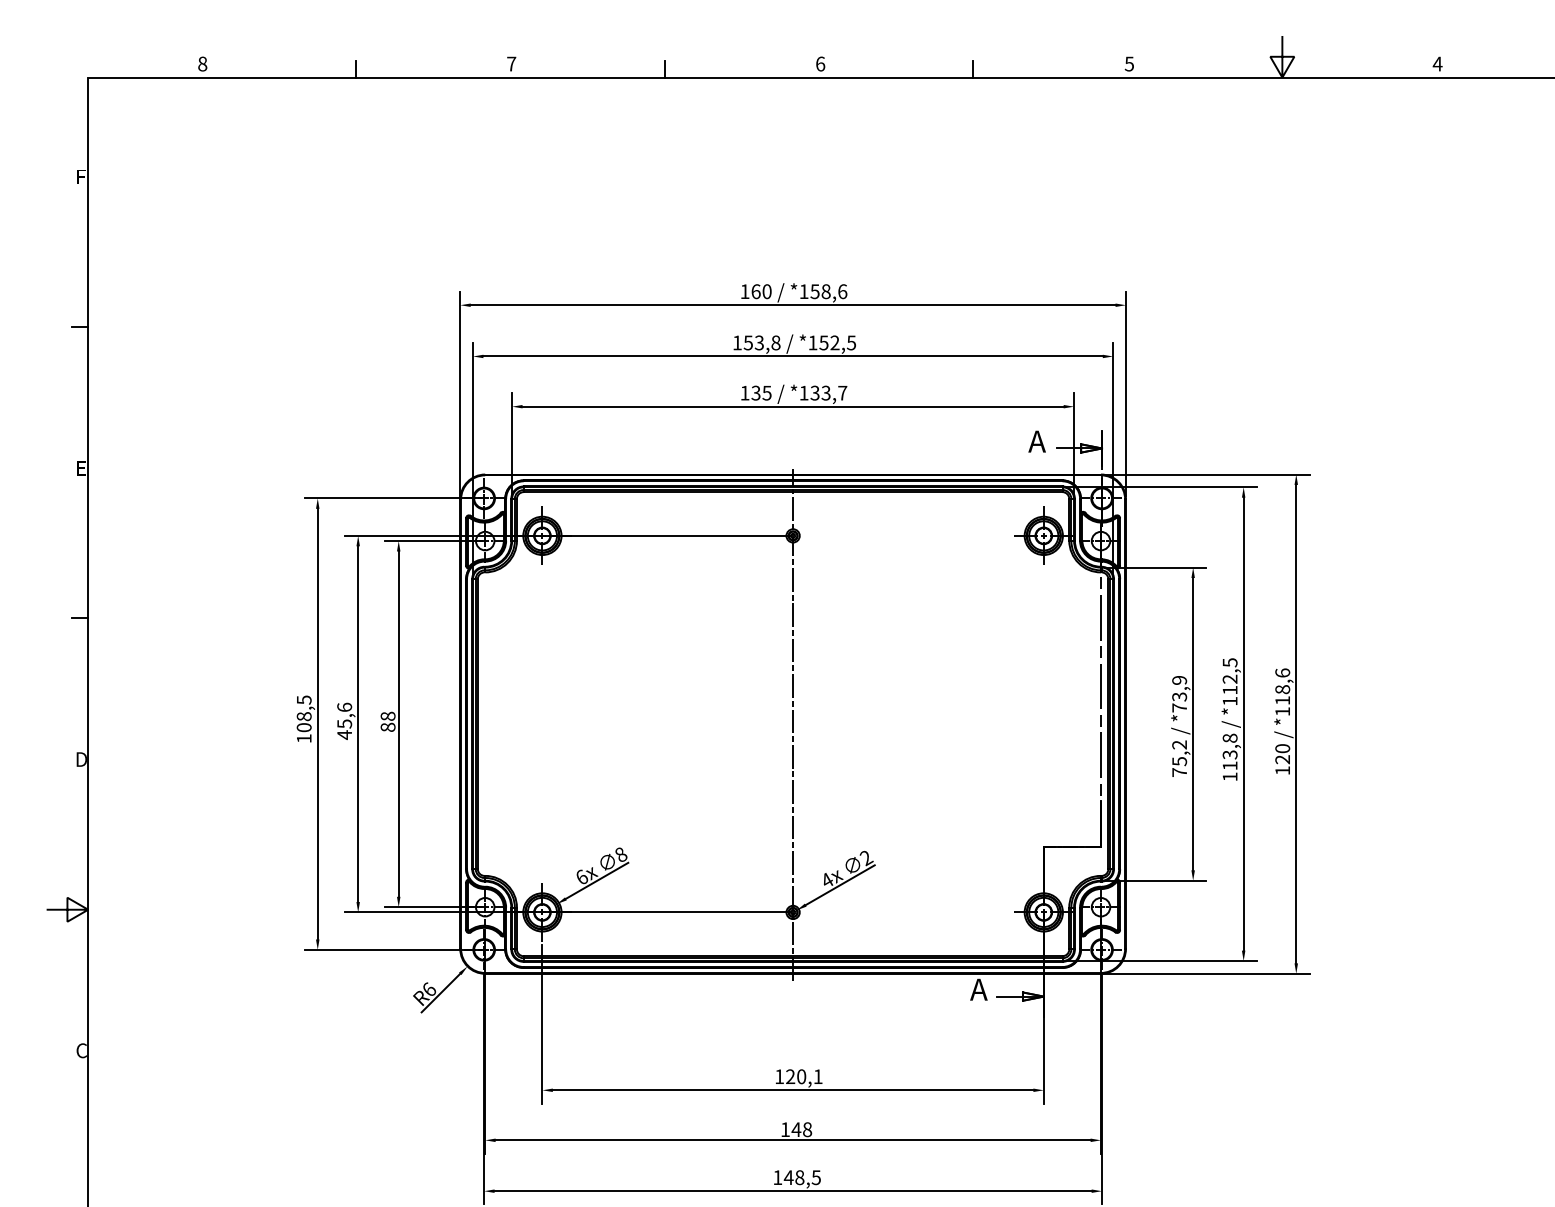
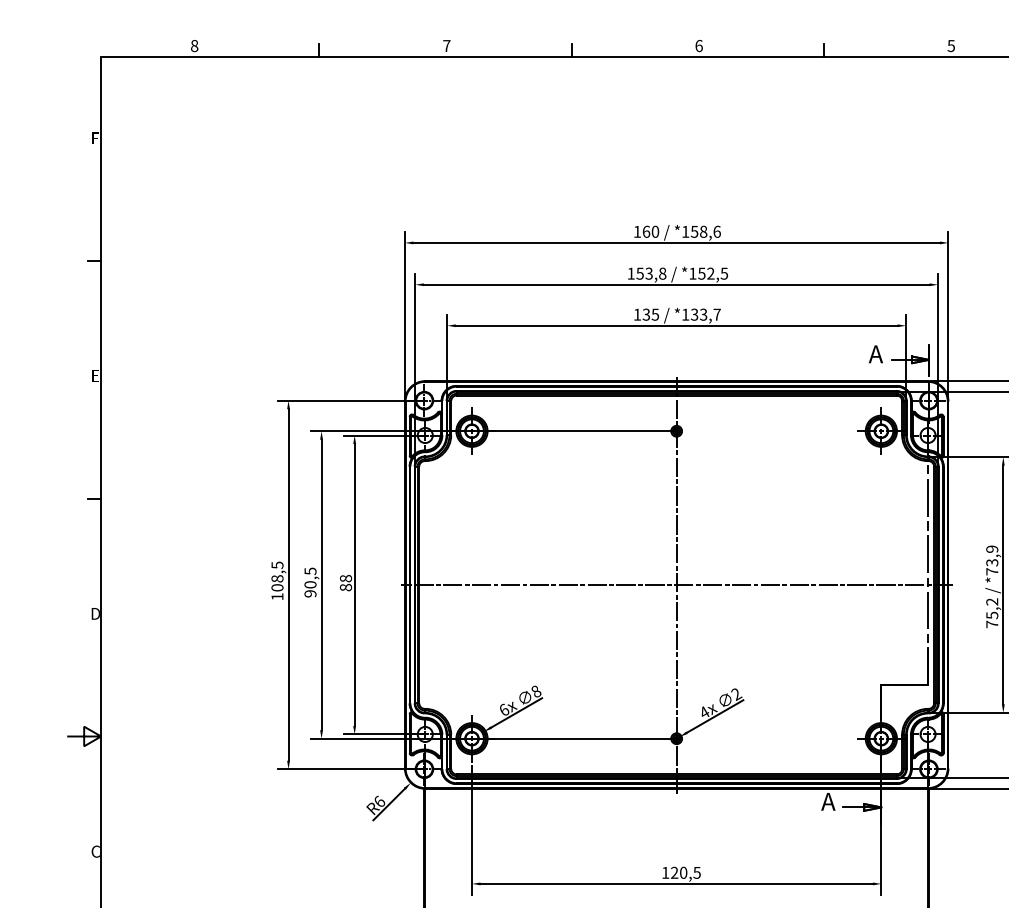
text: (344, 721) -> (310, 582), 45,6 -> 90,5
line: (793, 724) -> (676, 585), added
text: (817, 1076) -> (696, 872), 120,1 -> 120,5

